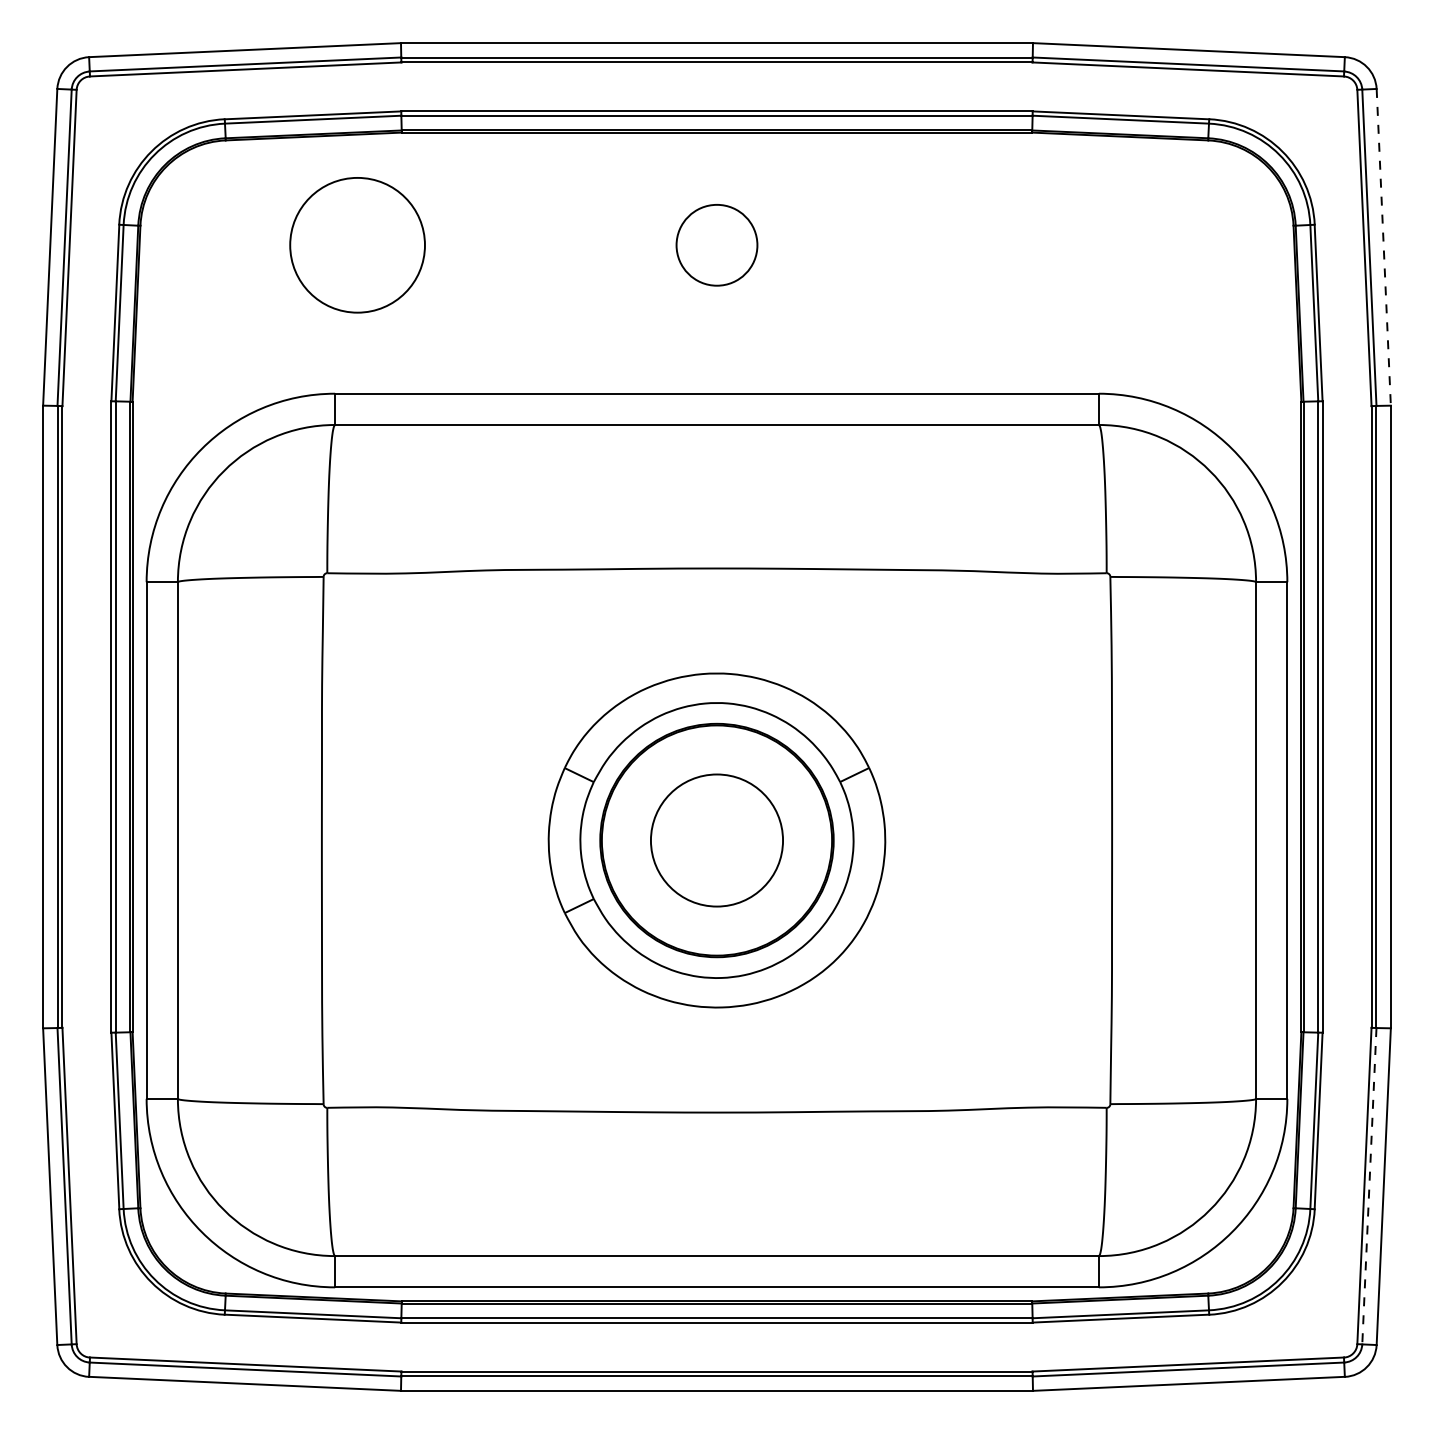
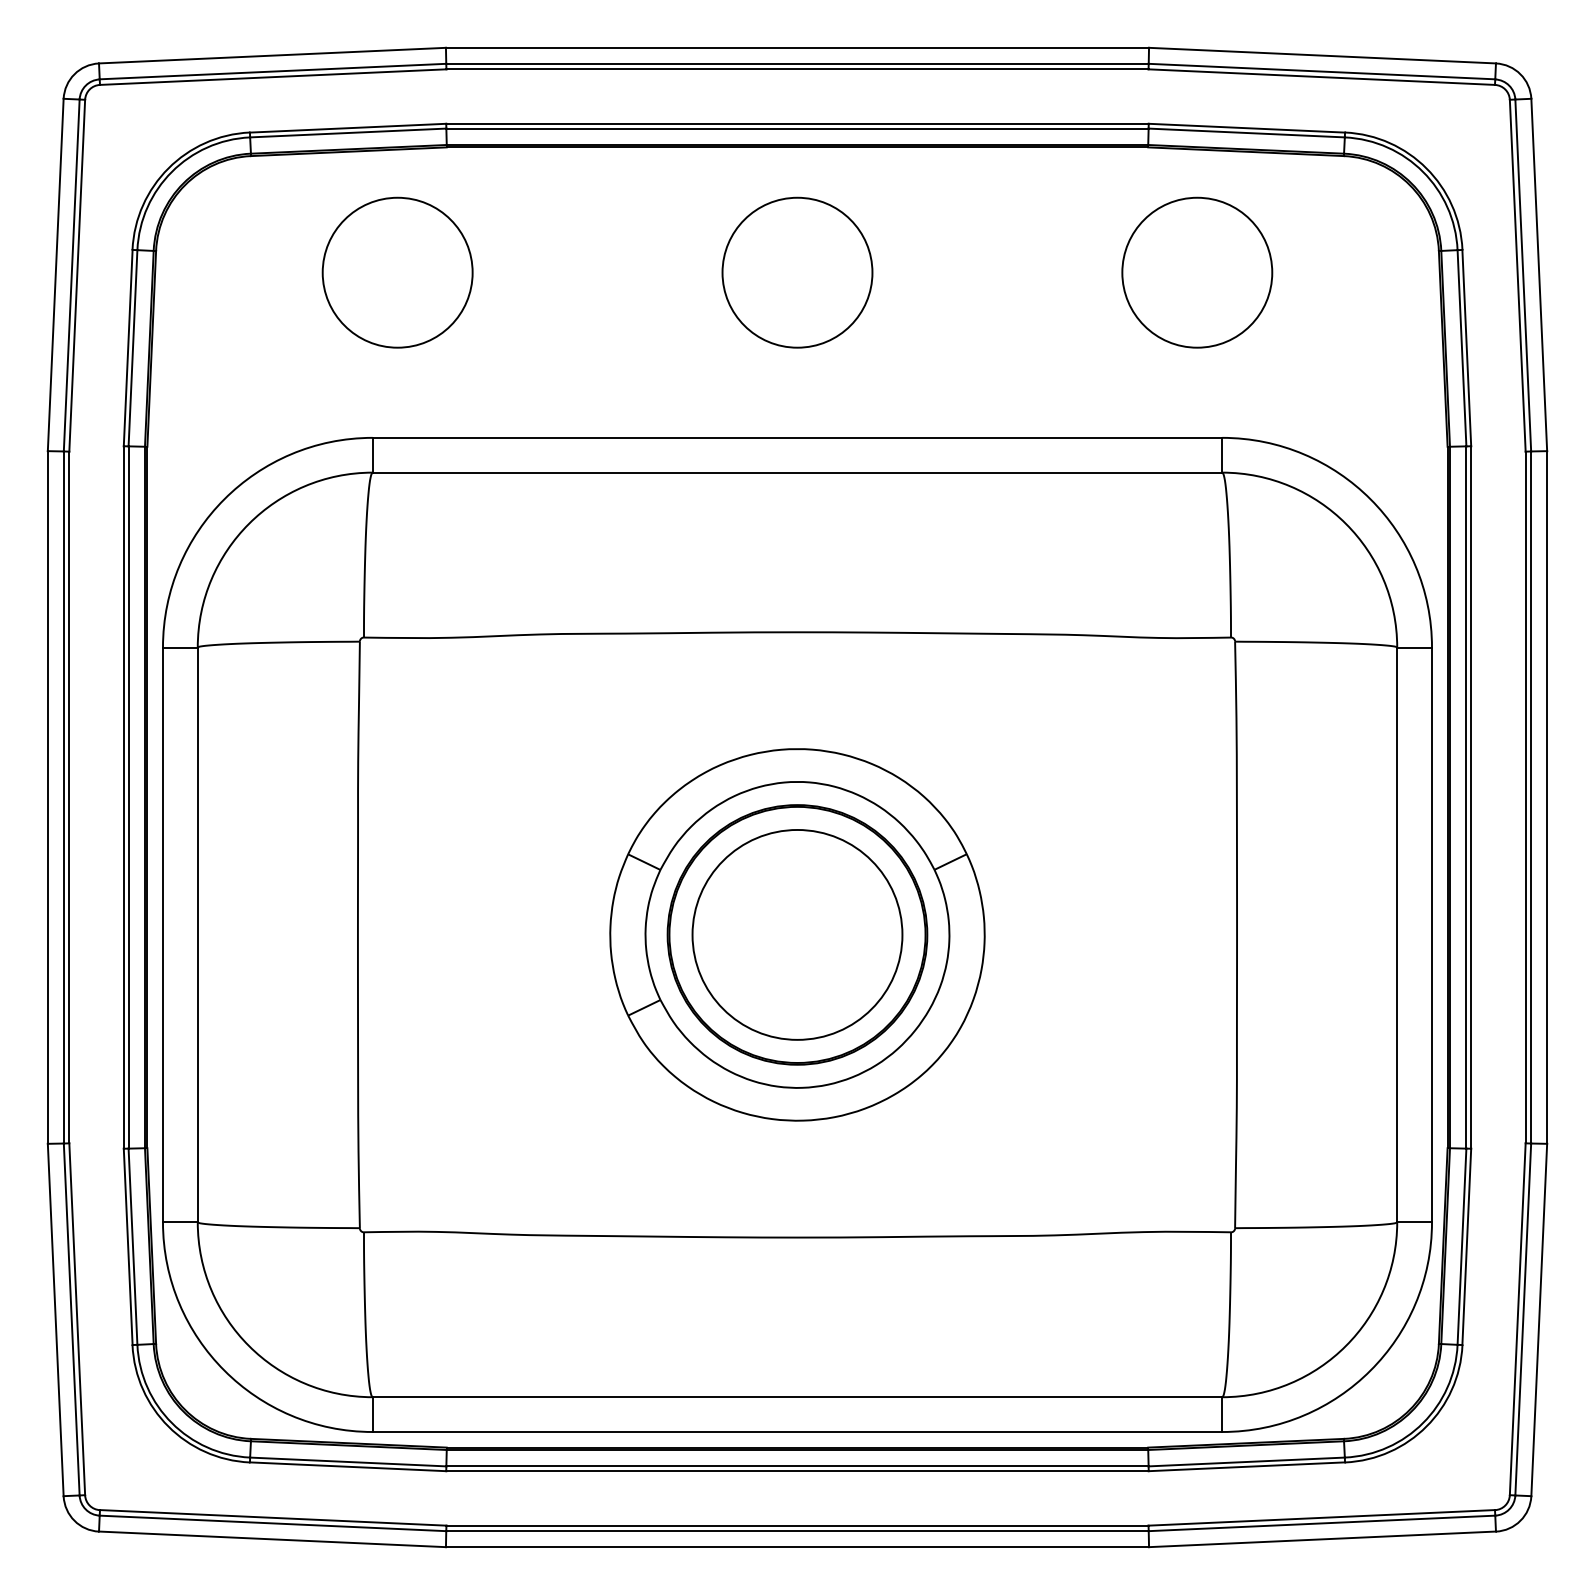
circle: (717, 245) -> (797, 272), size x1.67
circle: (1076, 245) -> (1197, 272), added
line: (1383, 247) -> (1539, 275), dashed -> solid
circle: (717, 840) -> (797, 934), size x1.43
line: (1369, 1187) -> (1523, 1320), dashed -> solid

